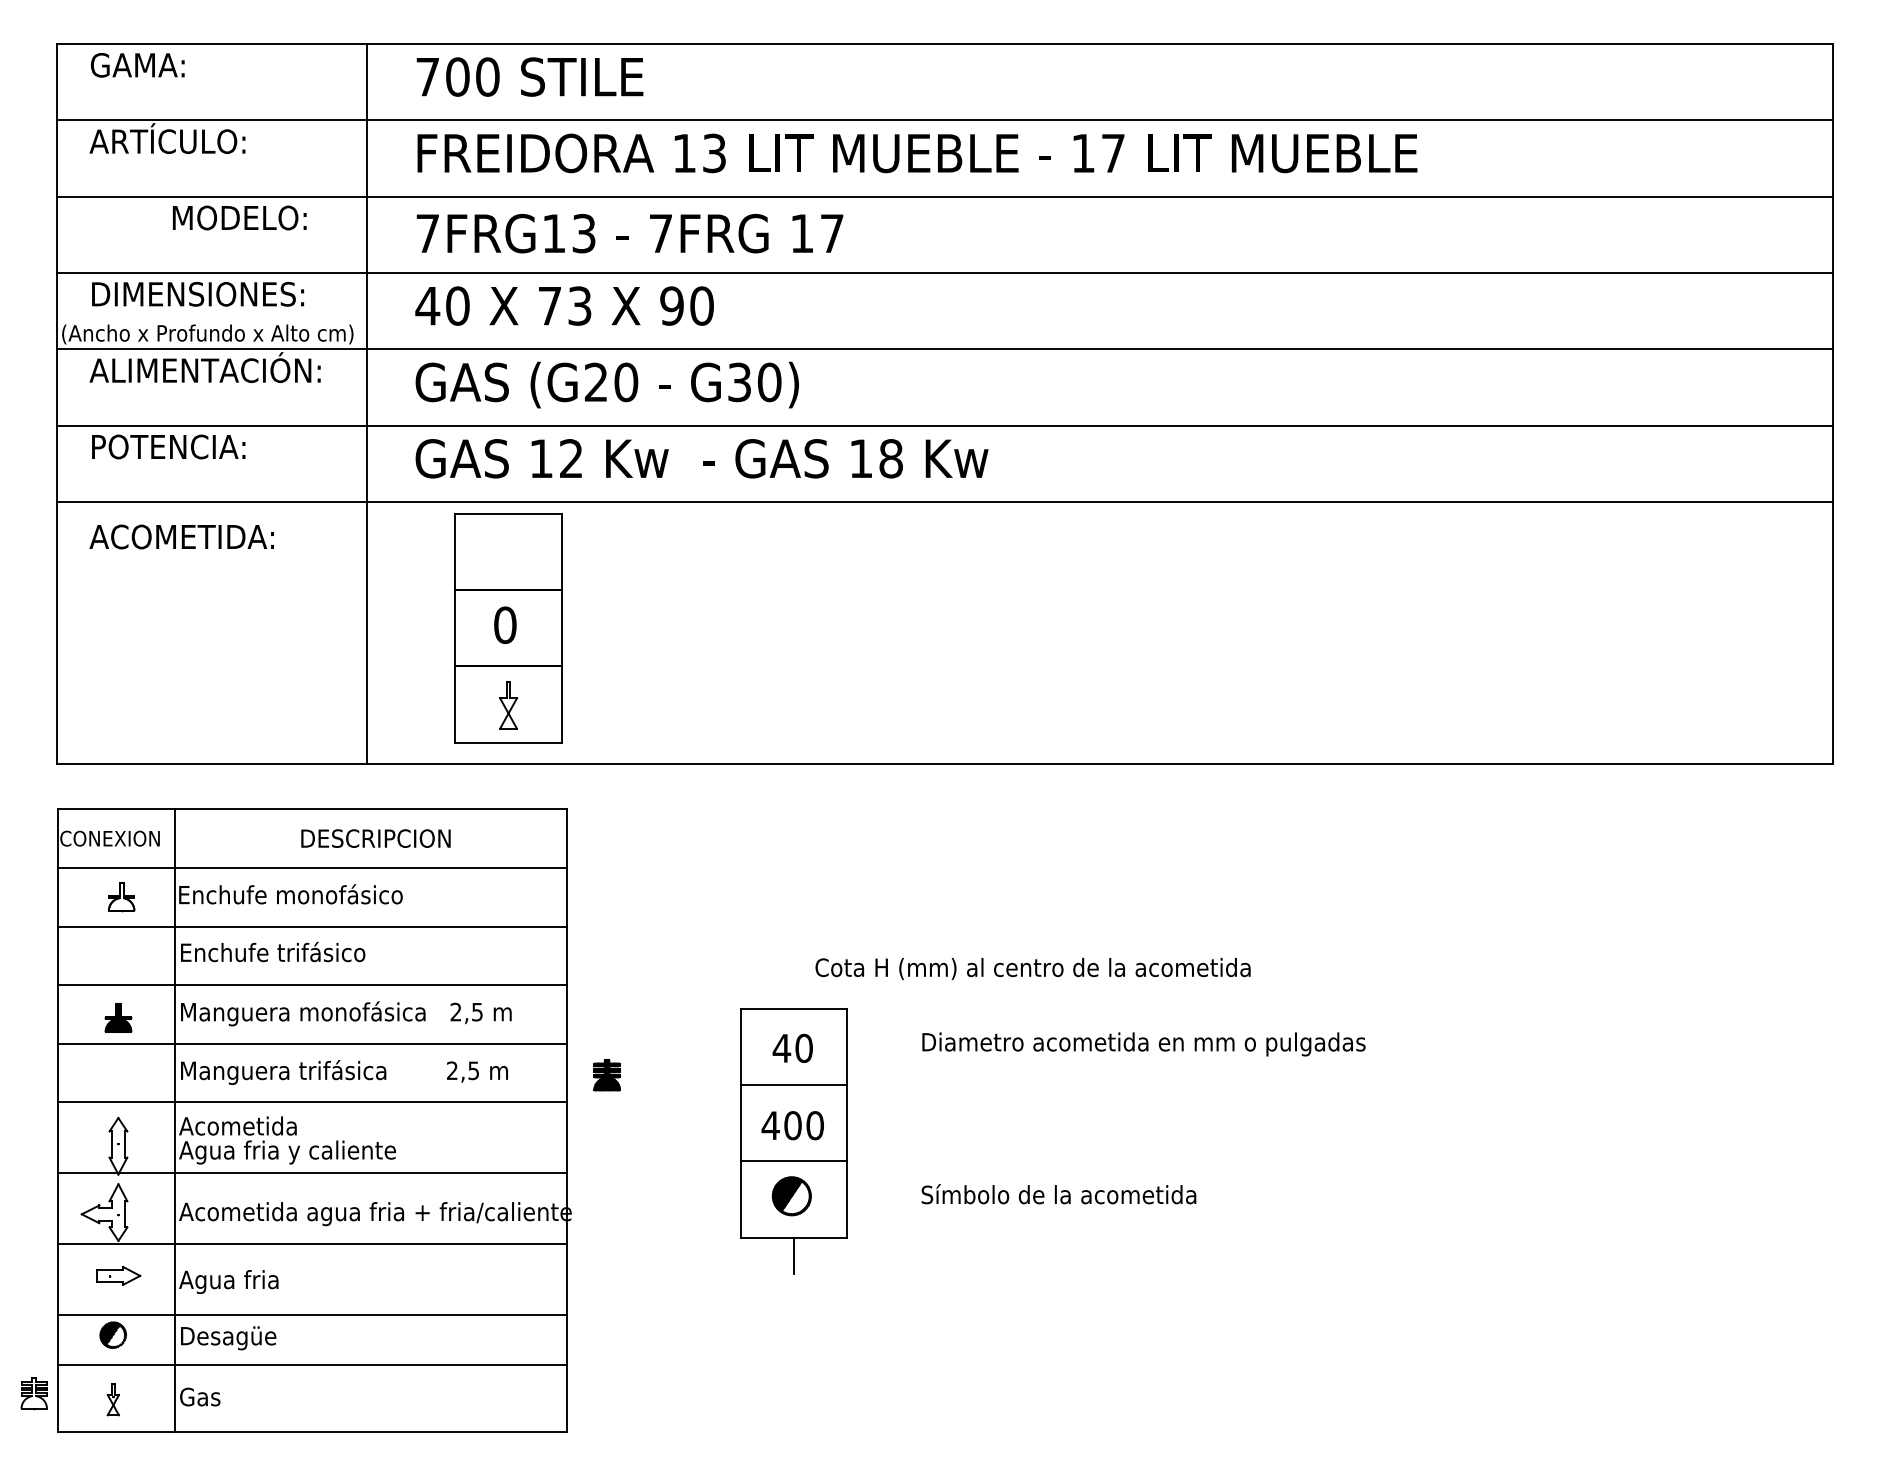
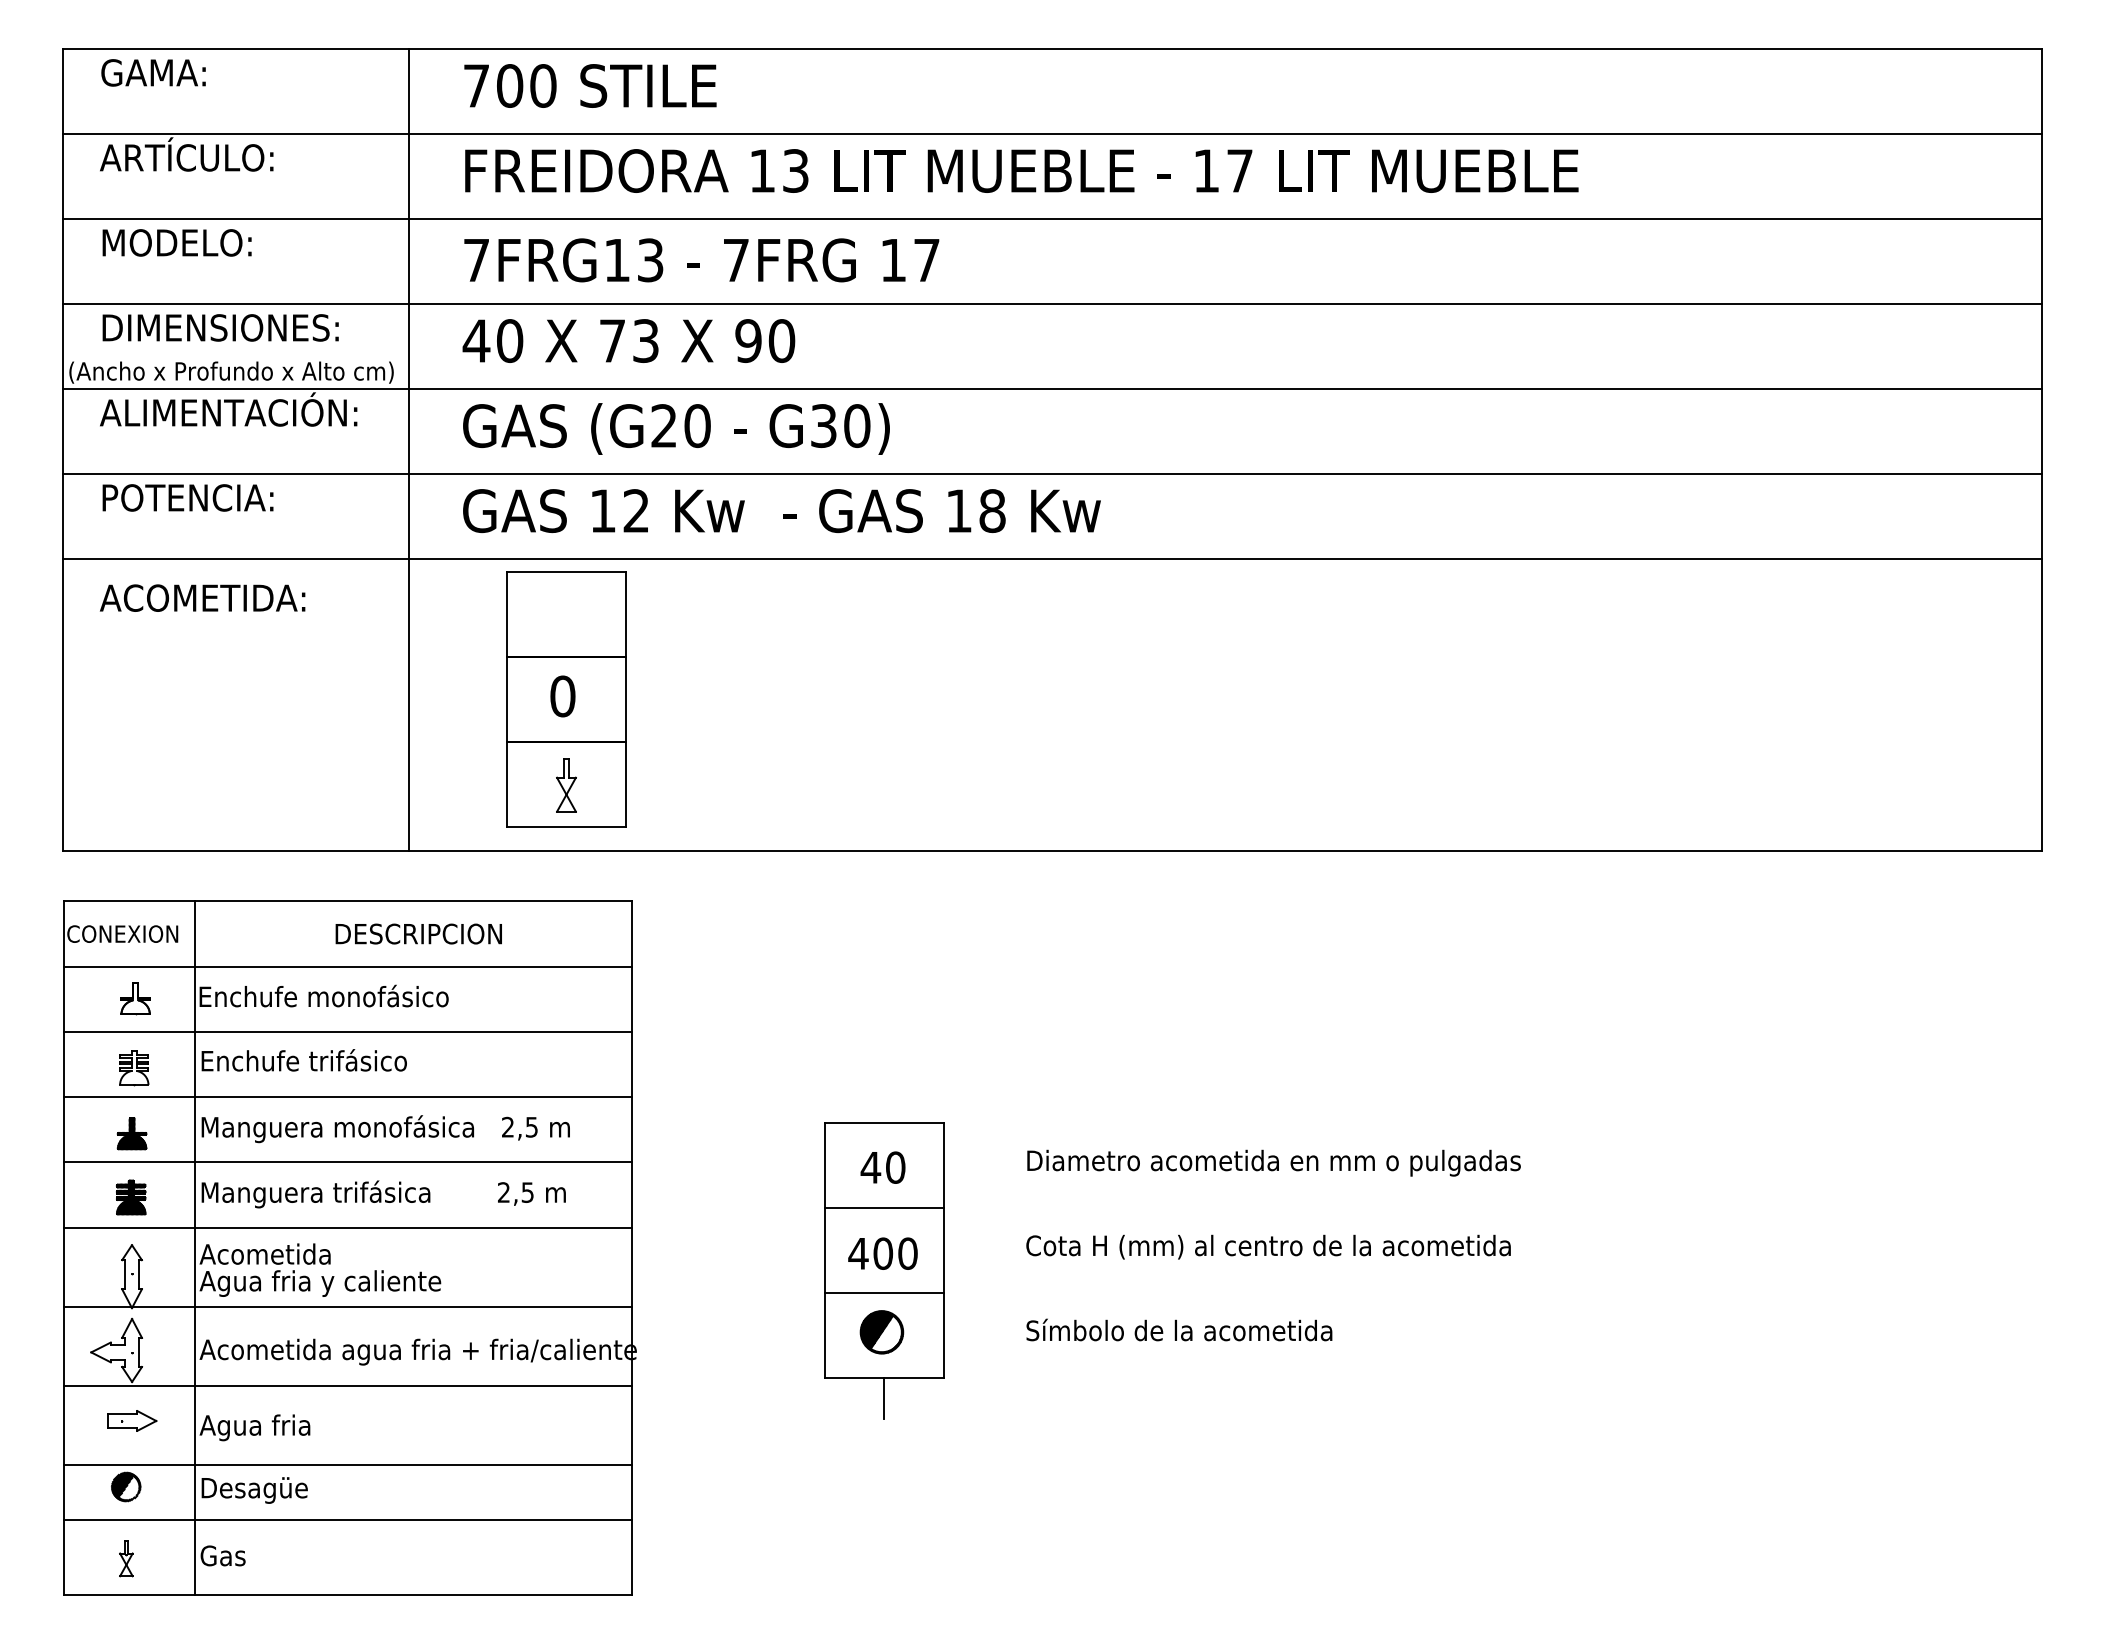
text: (239, 217) -> (176, 242), moved
text: (1033, 968) -> (1268, 1246), moved
part: (607, 1075) -> (131, 1197), moved
part: (34, 1393) -> (134, 1068), moved

